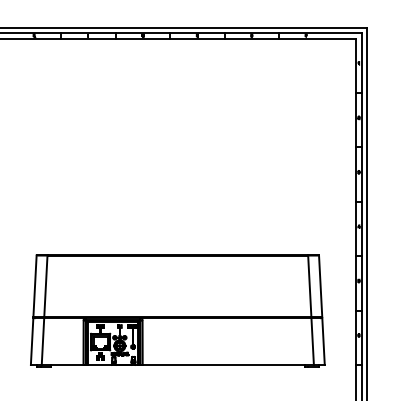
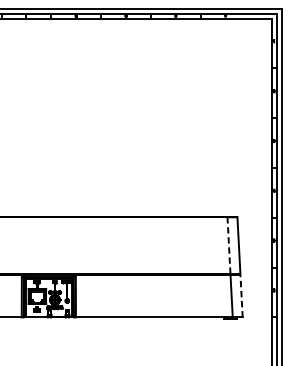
line: (309, 286) -> (228, 245), solid -> dashed
line: (323, 341) -> (241, 295), solid -> dashed

